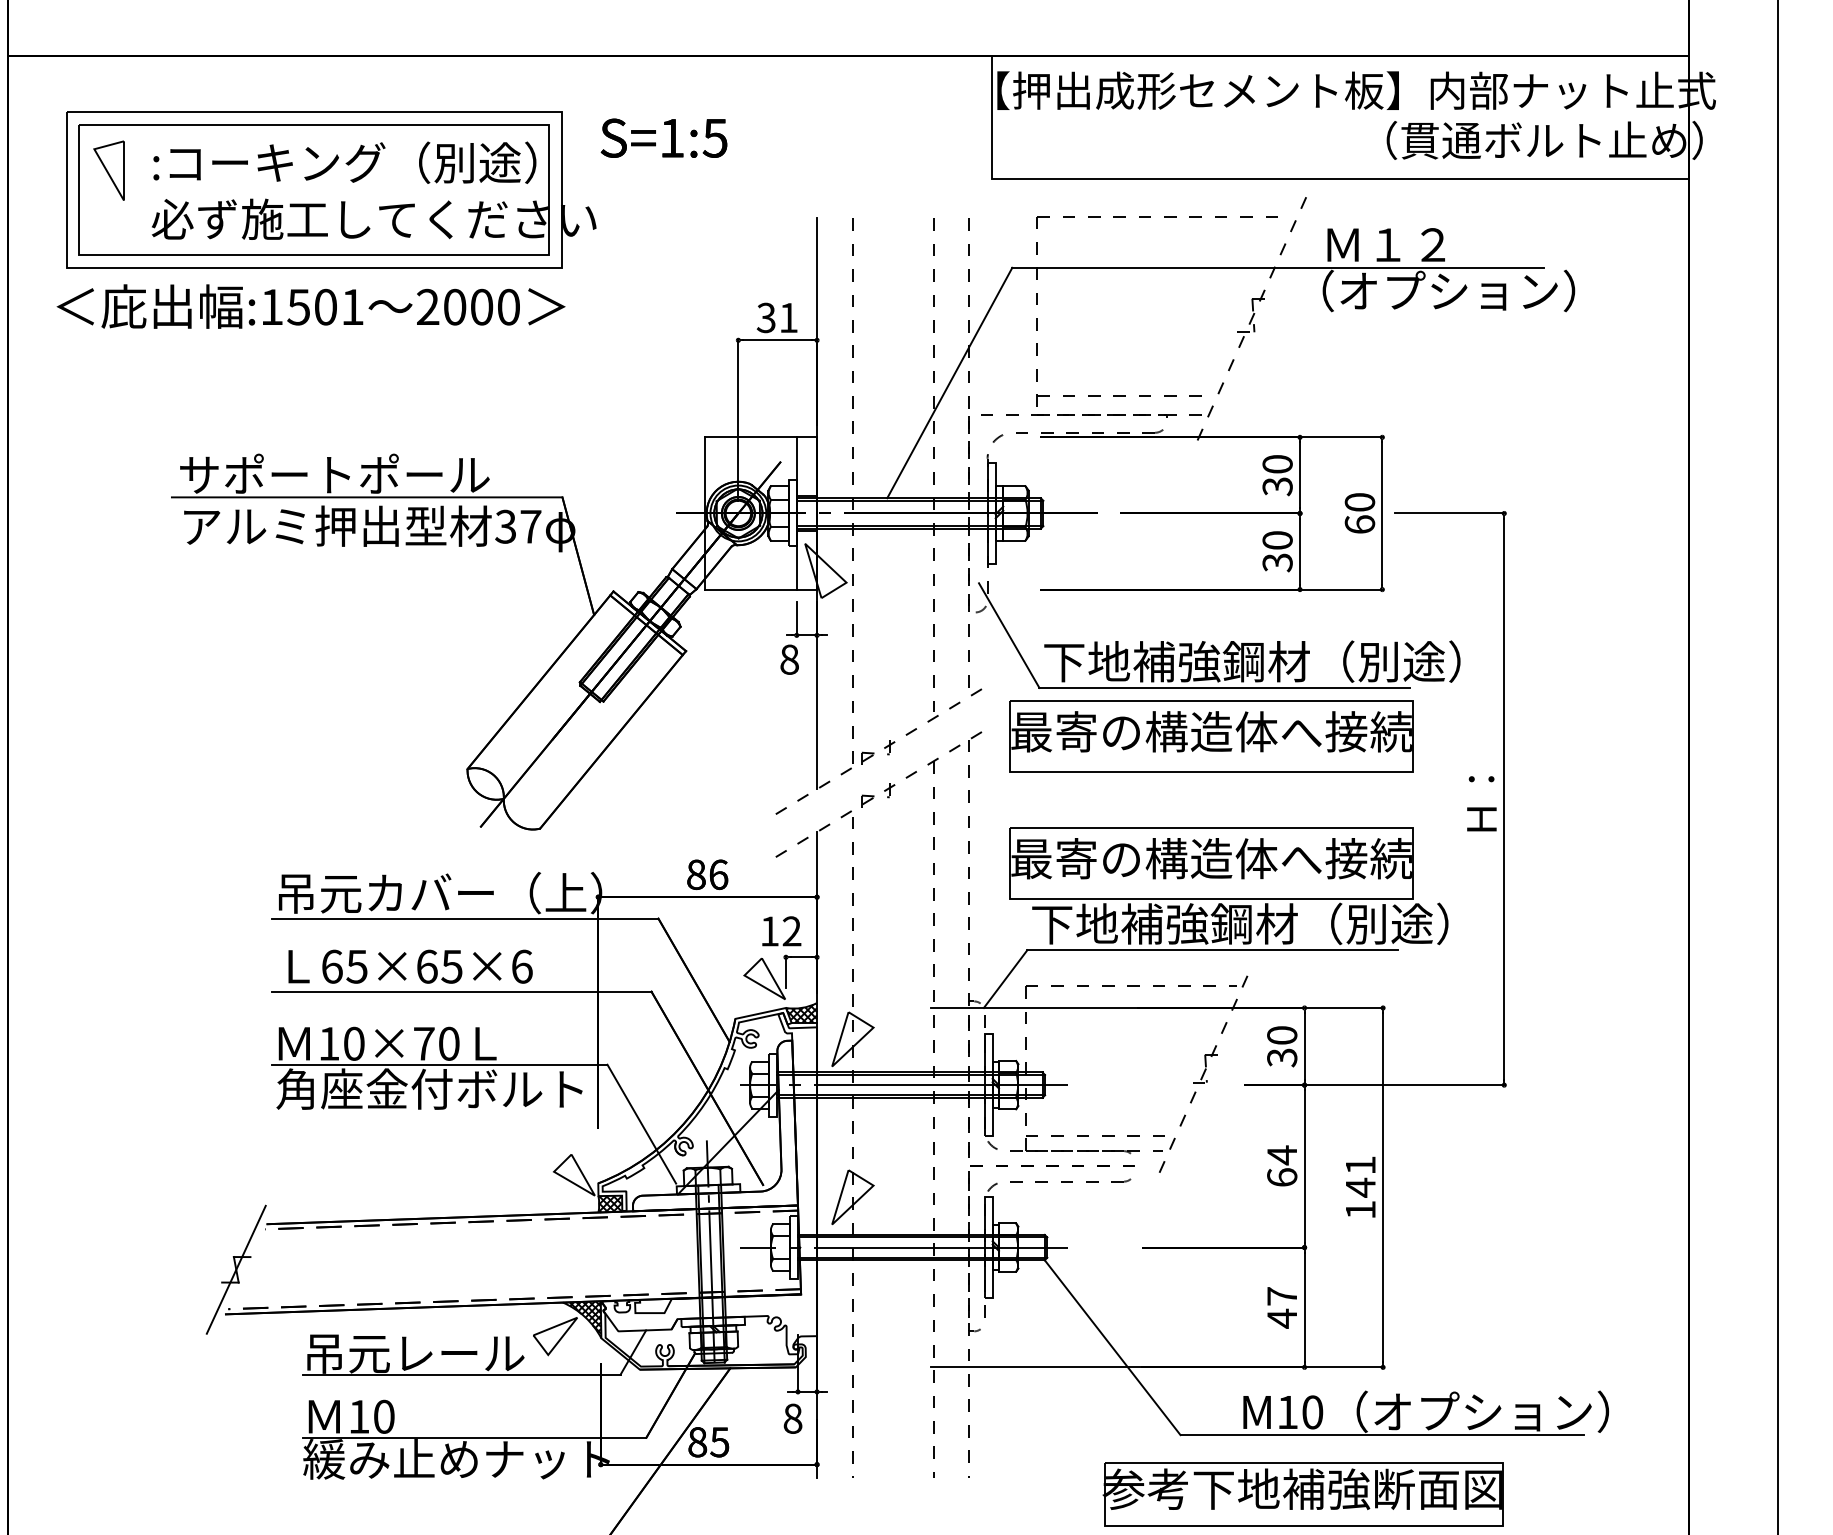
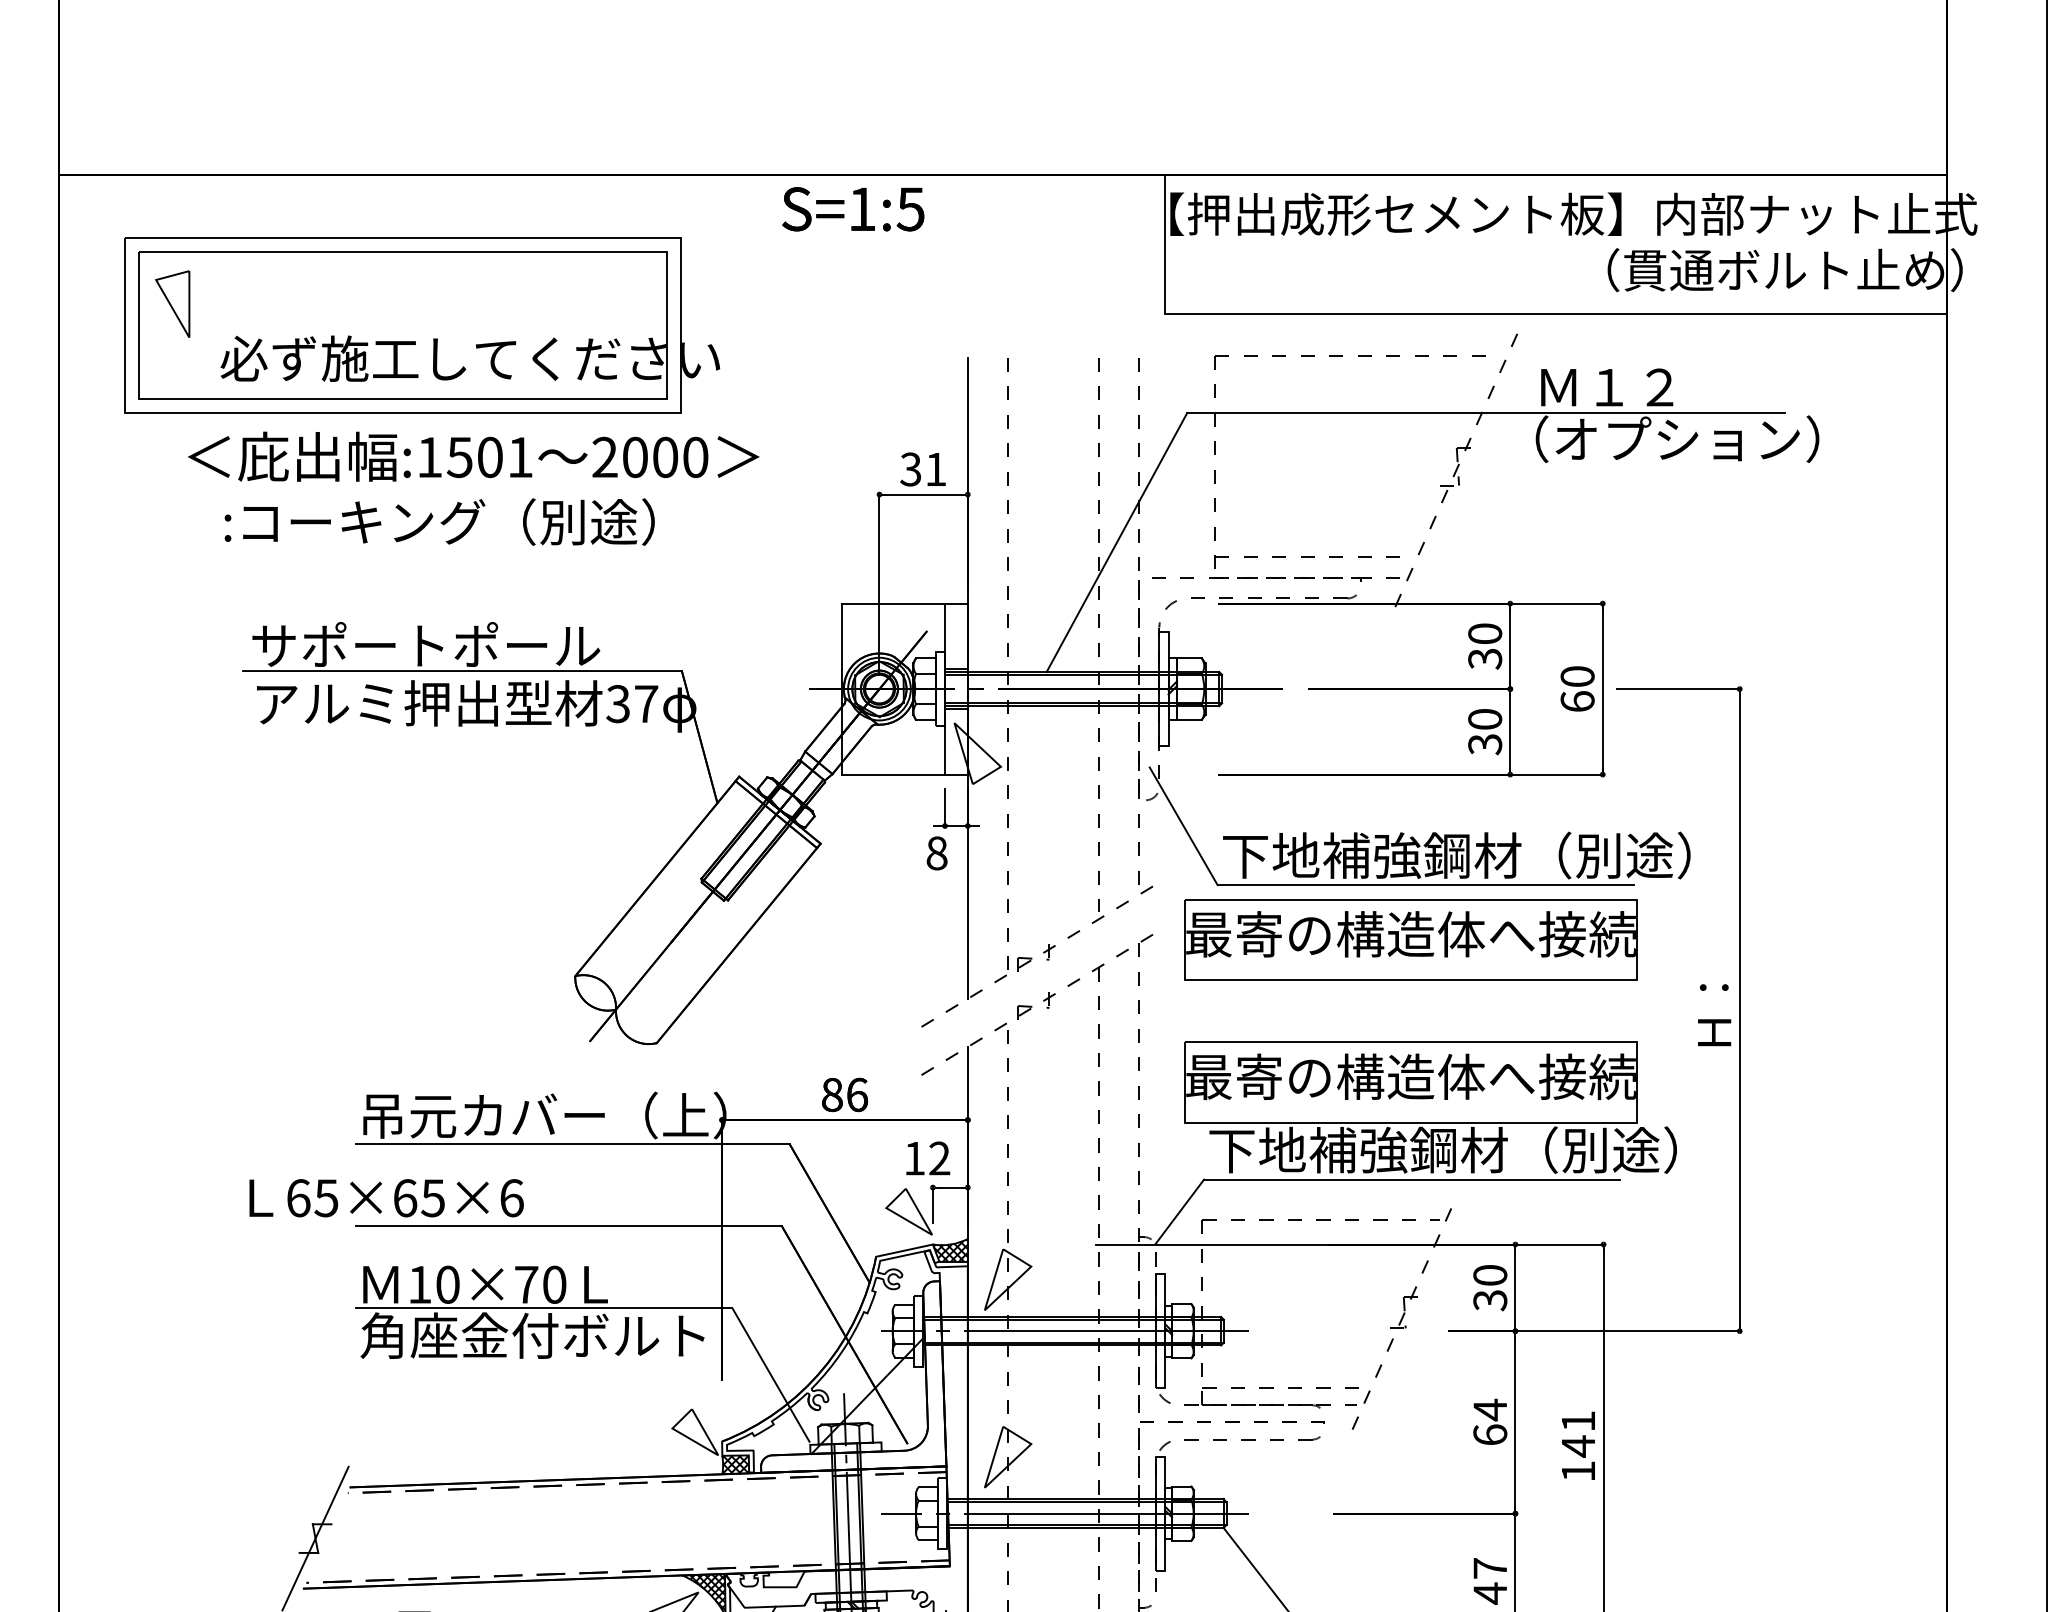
text: (663, 137) -> (852, 208), moved
text: (344, 162) -> (439, 521), moved
text: (310, 306) -> (473, 456), moved
text: (410, 966) -> (386, 1197), moved

